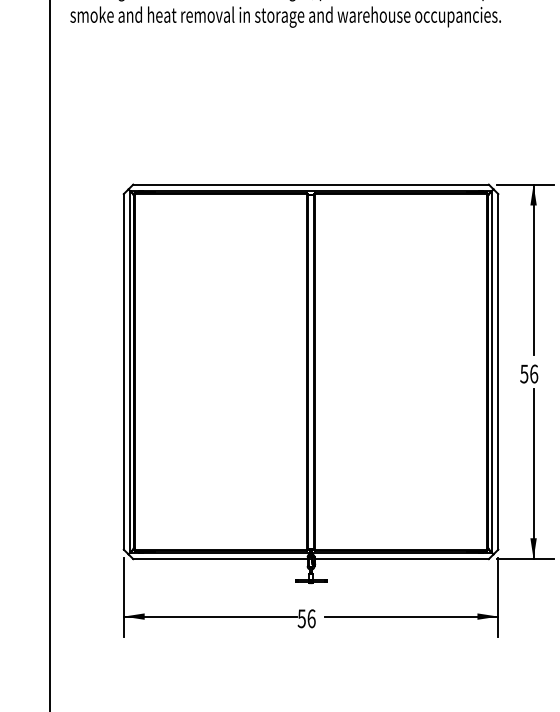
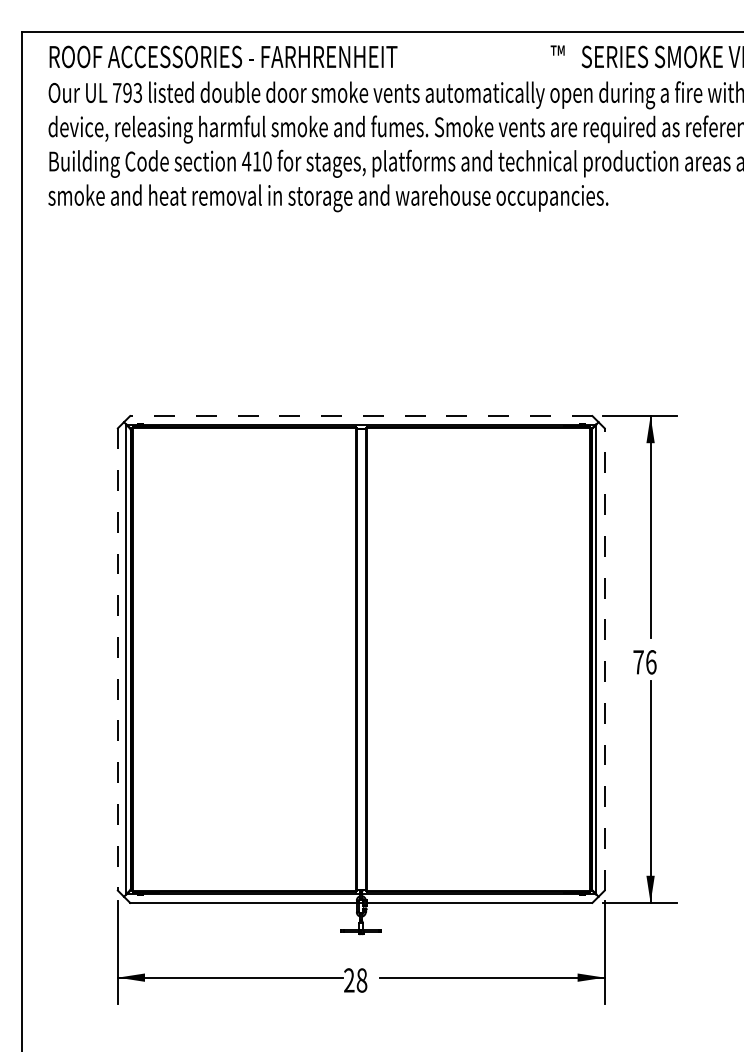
line: (310, 184) -> (360, 416), solid -> dashed
line: (123, 371) -> (117, 659), solid -> dashed
line: (498, 371) -> (604, 658), solid -> dashed
text: (524, 374) -> (638, 662), 56 -> 76
text: (306, 618) -> (355, 980), 56 -> 28

